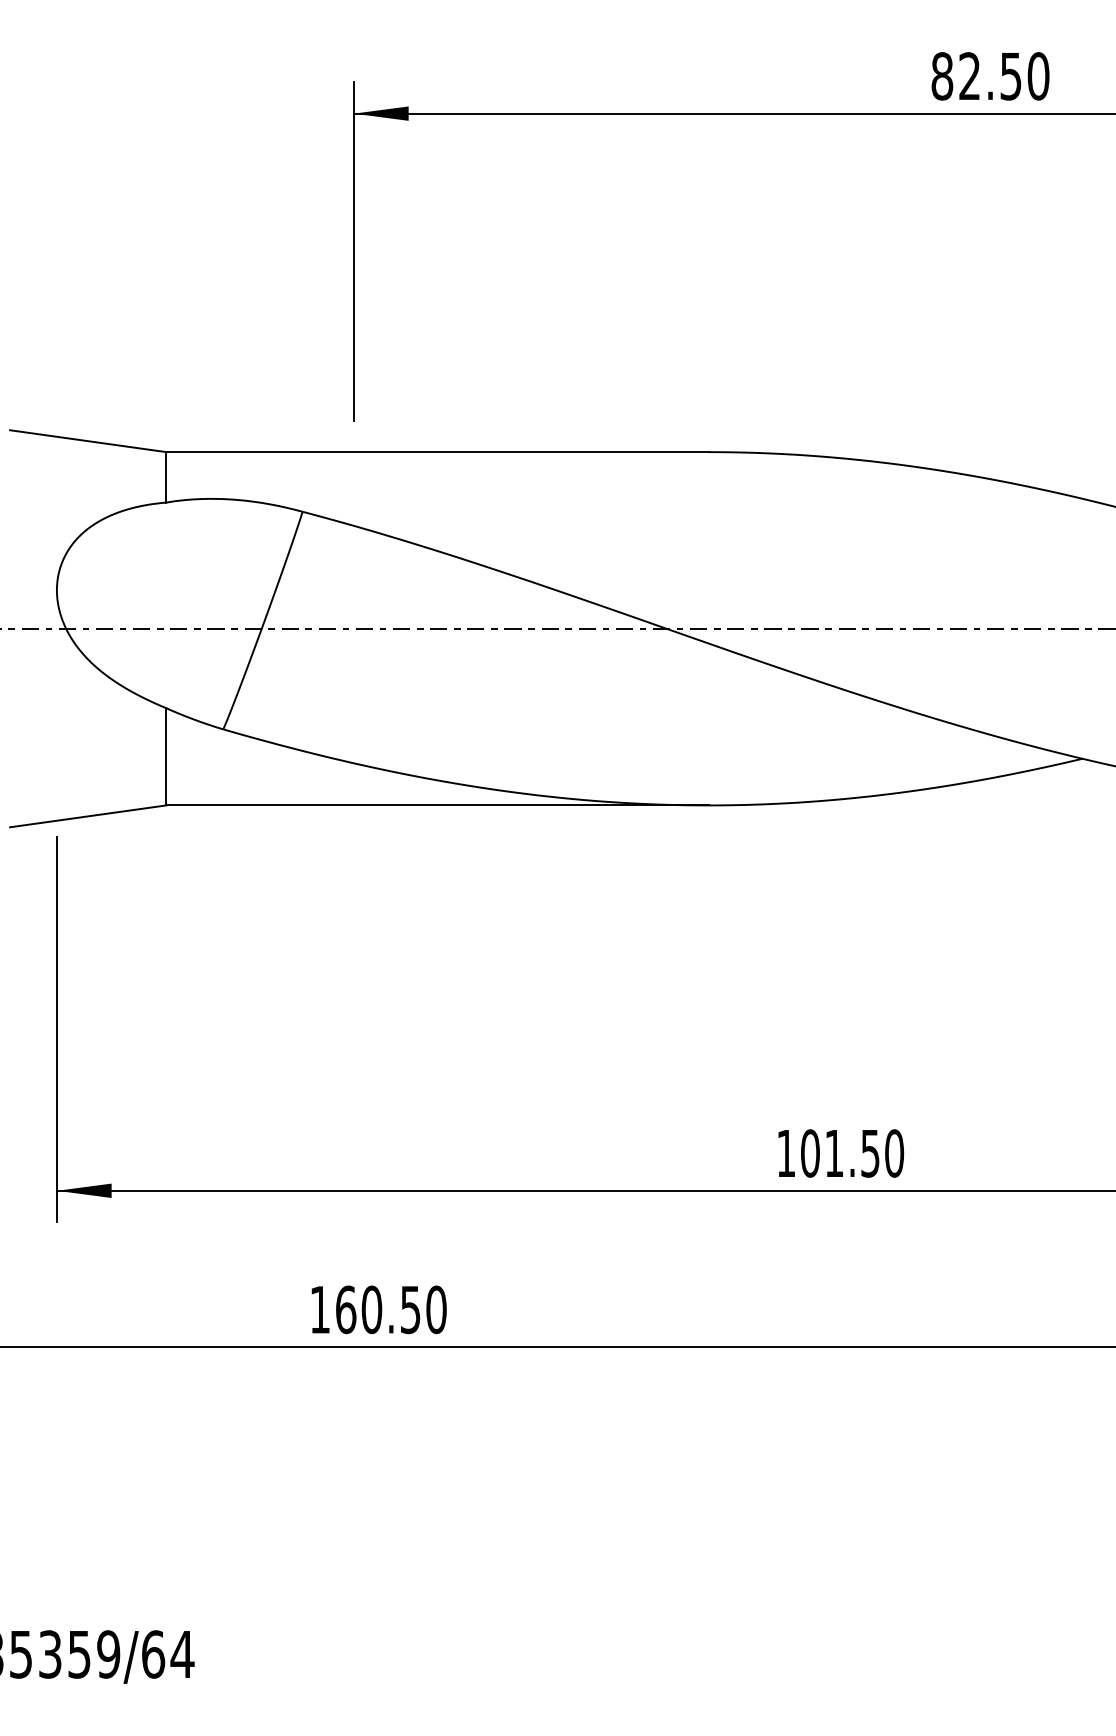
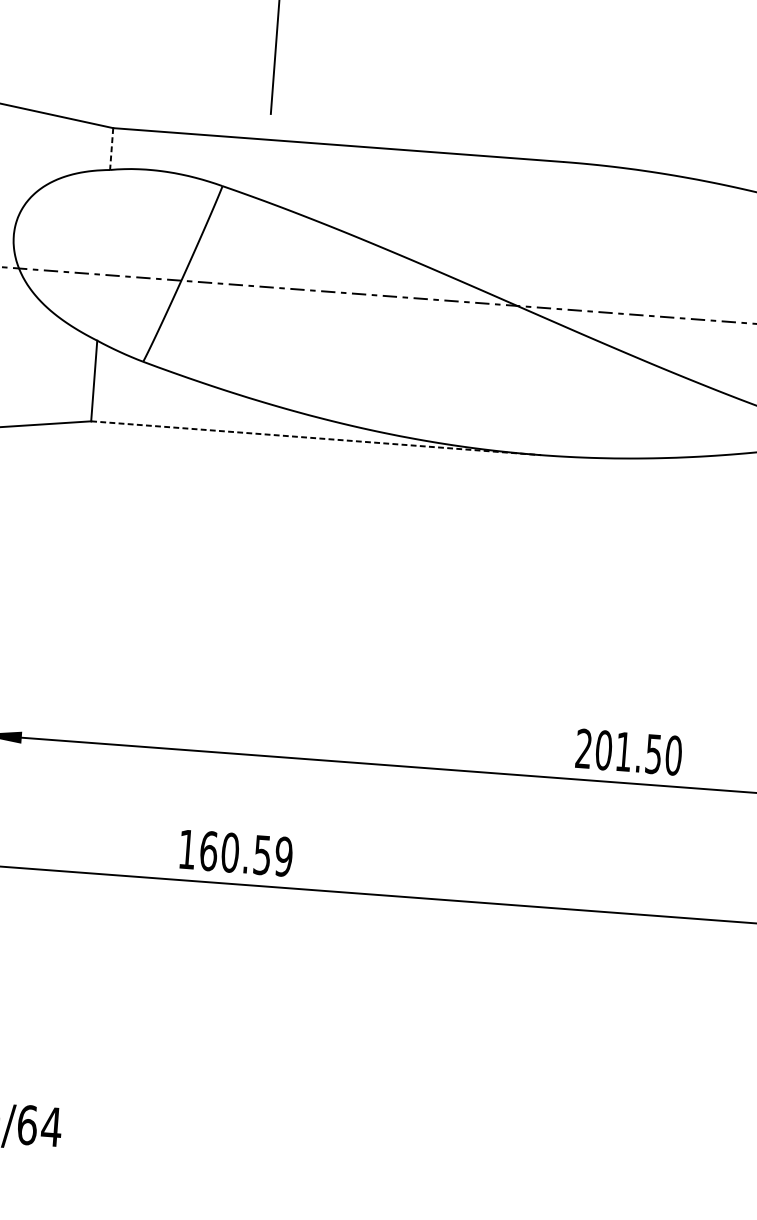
line: (166, 477) -> (111, 149), solid -> dashed
line: (437, 805) -> (316, 438), solid -> dashed
text: (785, 1152) -> (583, 747), 101.50 -> 201.50
text: (436, 1309) -> (283, 856), 160.50 -> 160.59

